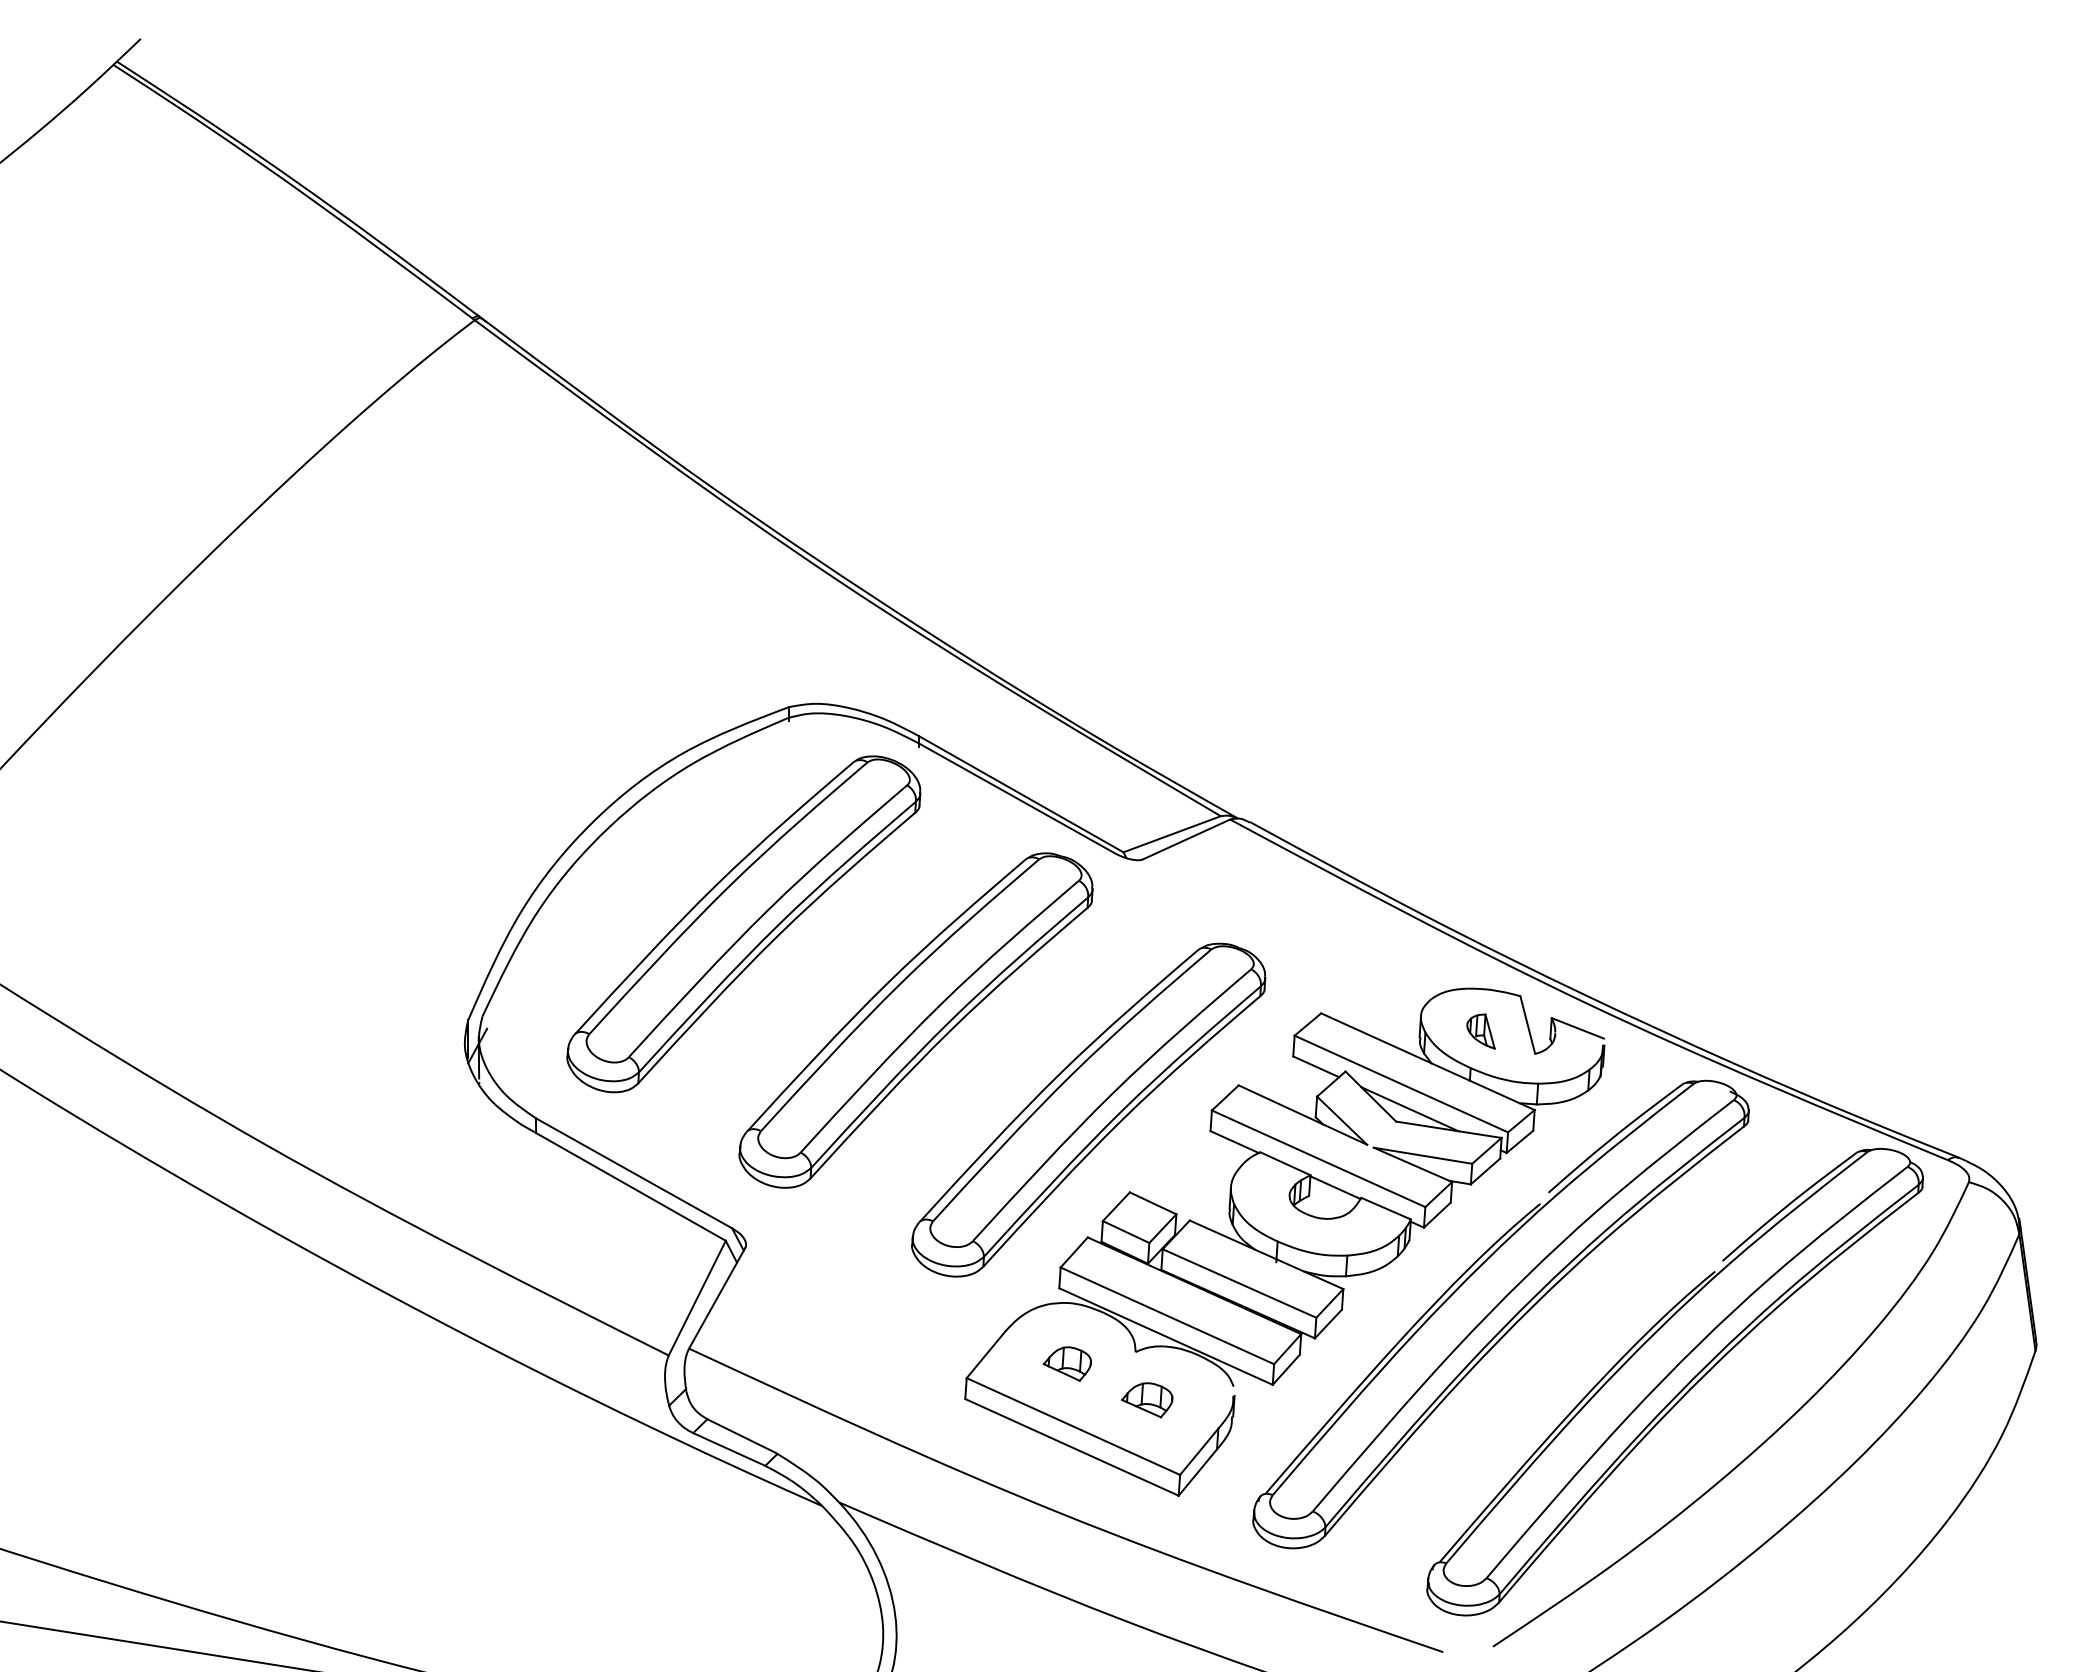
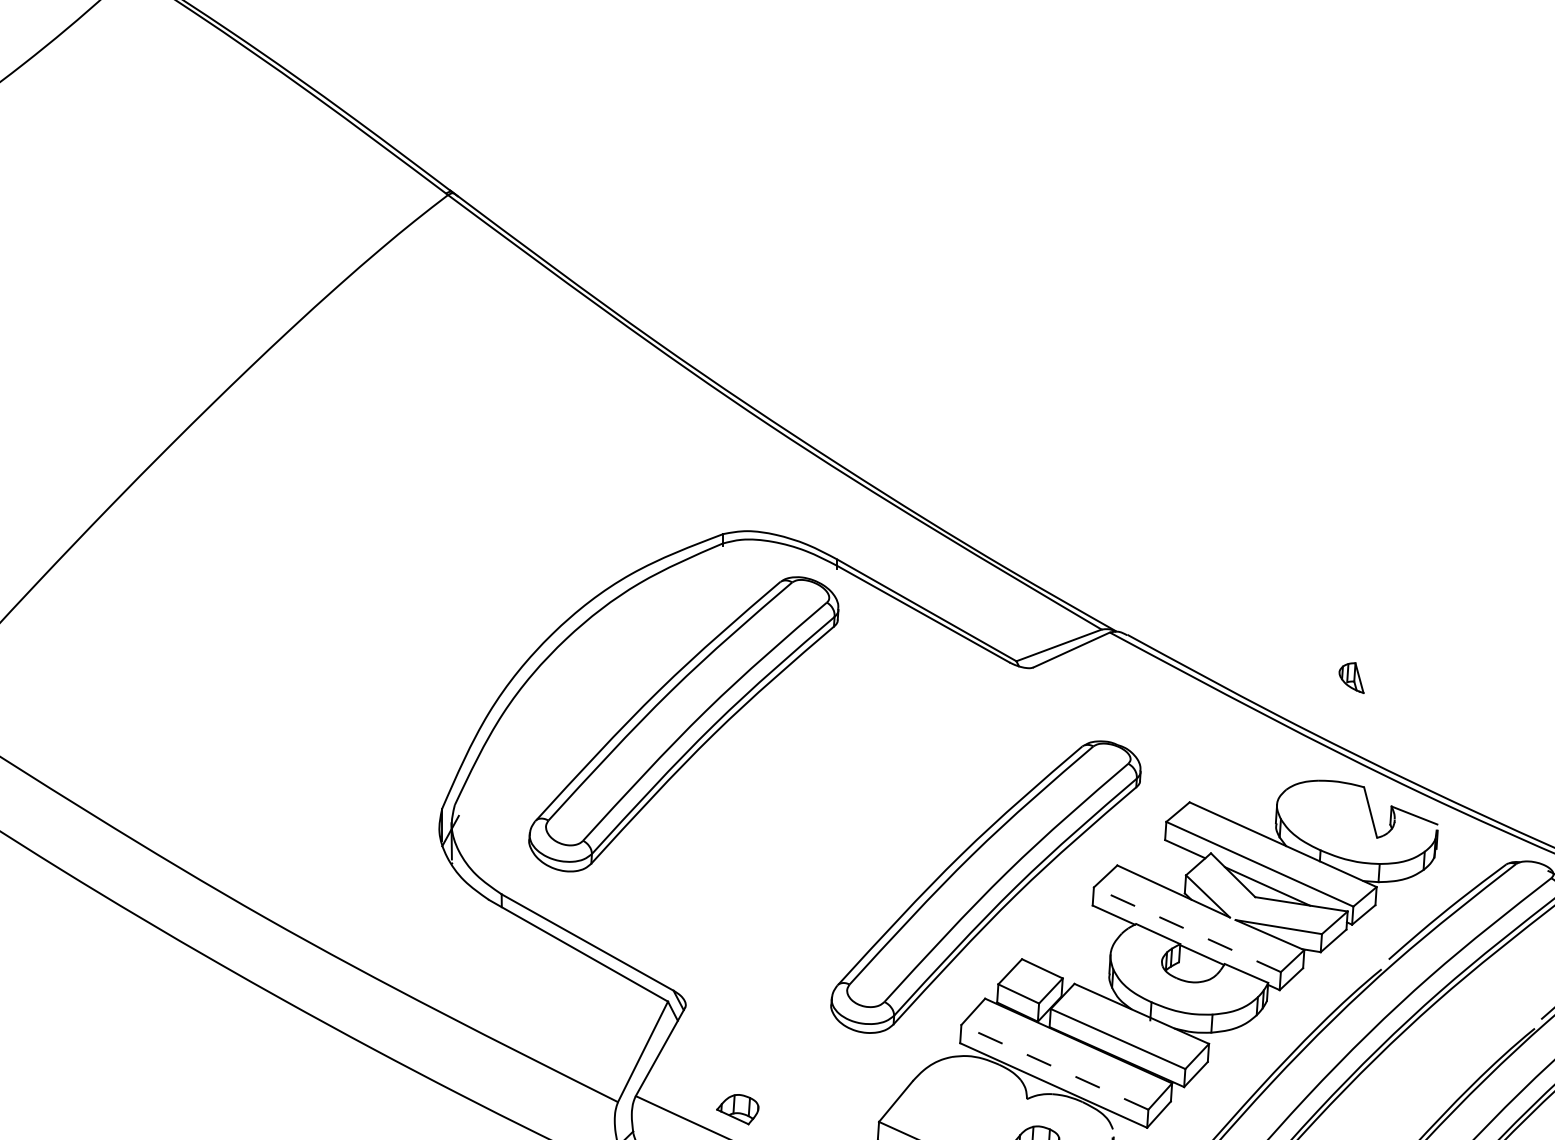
part: (915, 1020) -> (834, 808), removed
part: (1480, 1031) -> (1351, 678), moved
line: (1318, 1158) -> (1187, 929), solid -> dashed
line: (1166, 1315) -> (1054, 1067), solid -> dashed
part: (1066, 1363) -> (736, 1109), moved

